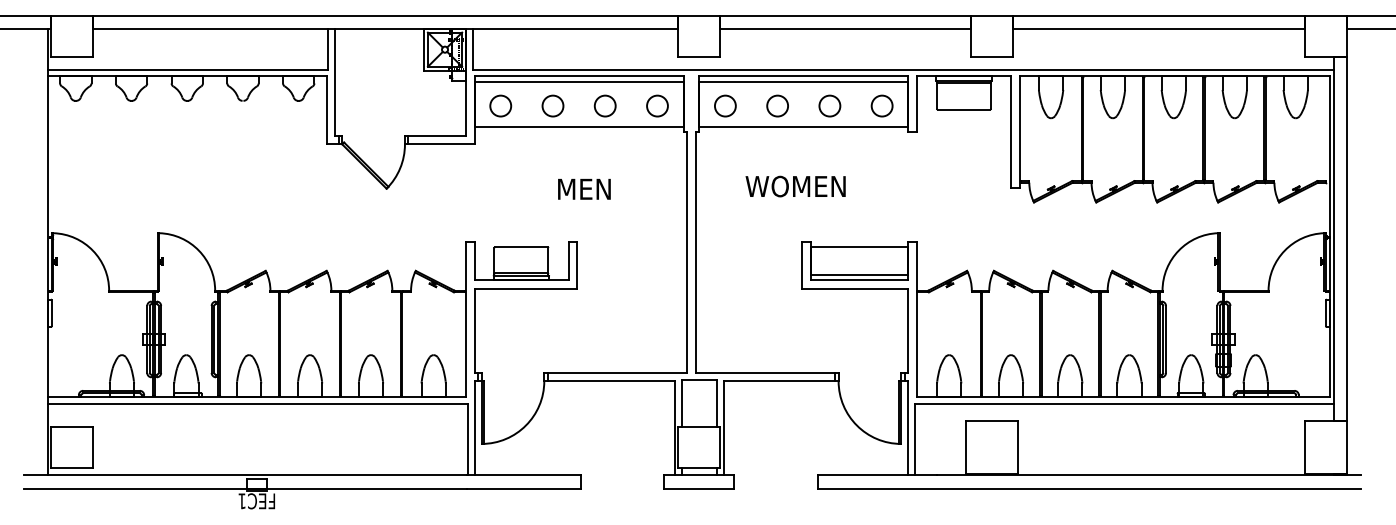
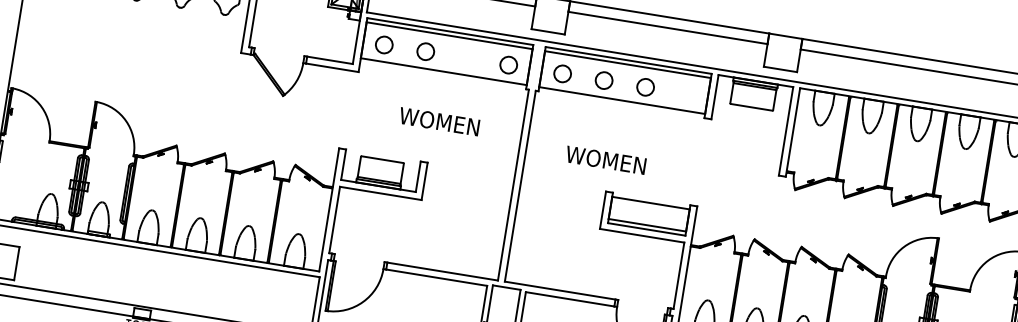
circle: (604, 105) -> (466, 57), removed
circle: (881, 105) -> (686, 93), removed
text: (795, 186) -> (605, 160), moved
text: (583, 189) -> (439, 121), MEN -> WOMEN

